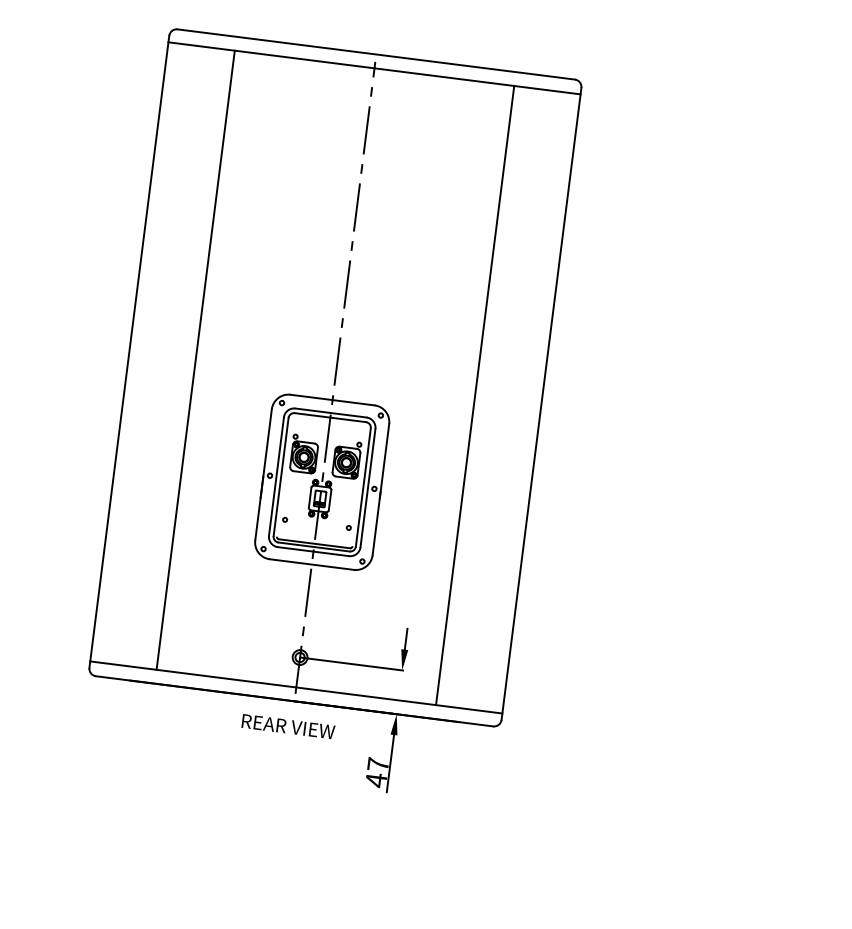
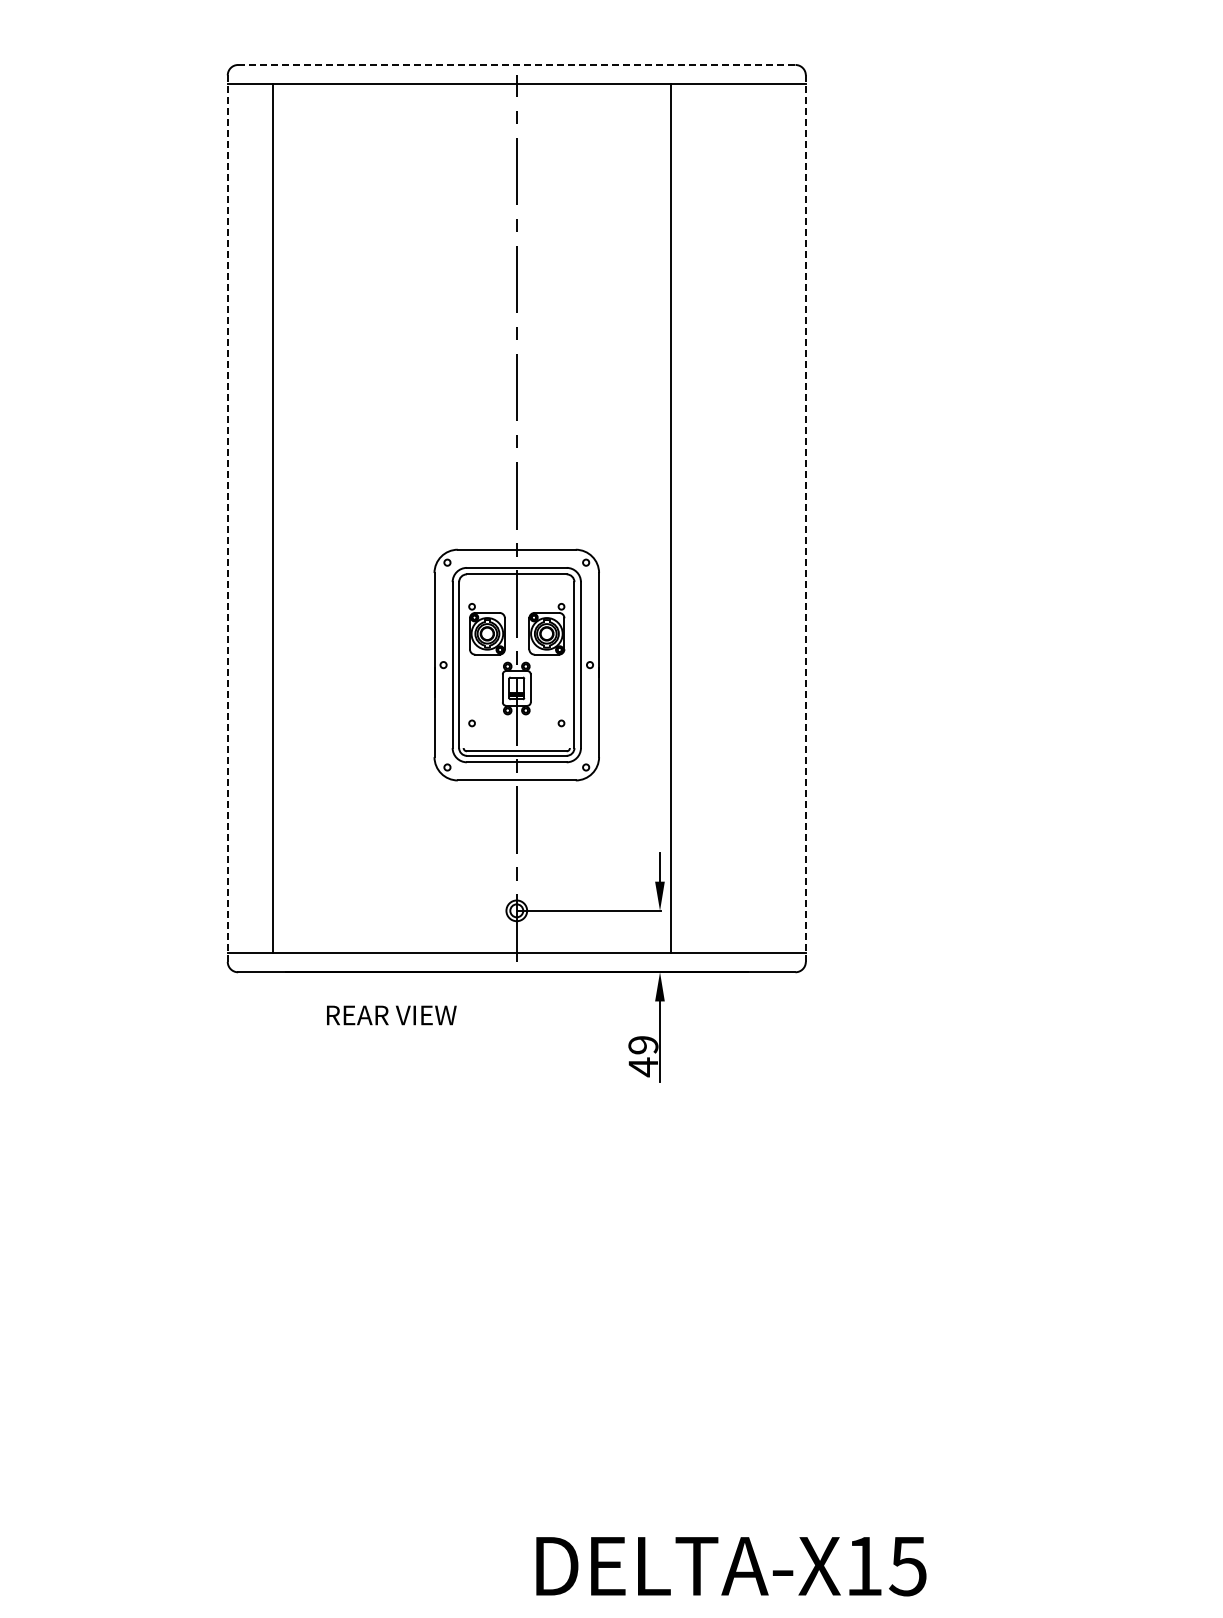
line: (376, 54) -> (516, 64), solid -> dashed
line: (129, 351) -> (227, 518), solid -> dashed
line: (195, 360) -> (272, 518), moved
line: (474, 395) -> (670, 518), moved
line: (541, 403) -> (805, 518), solid -> dashed
text: (288, 726) -> (391, 1015), moved
text: (378, 764) -> (643, 1045), 47 -> 49

